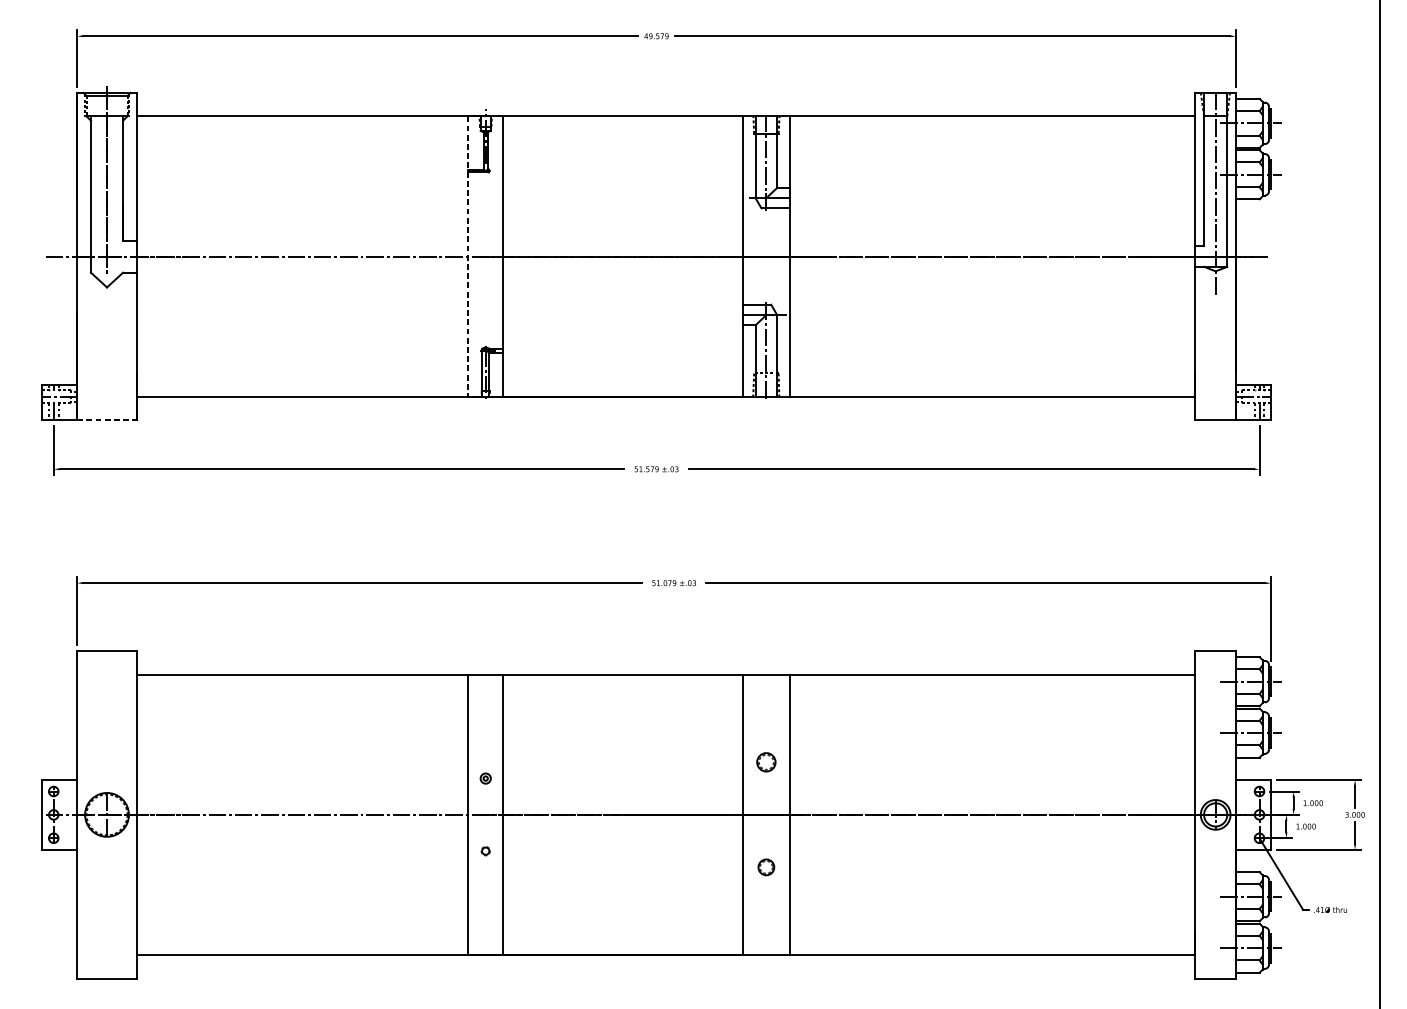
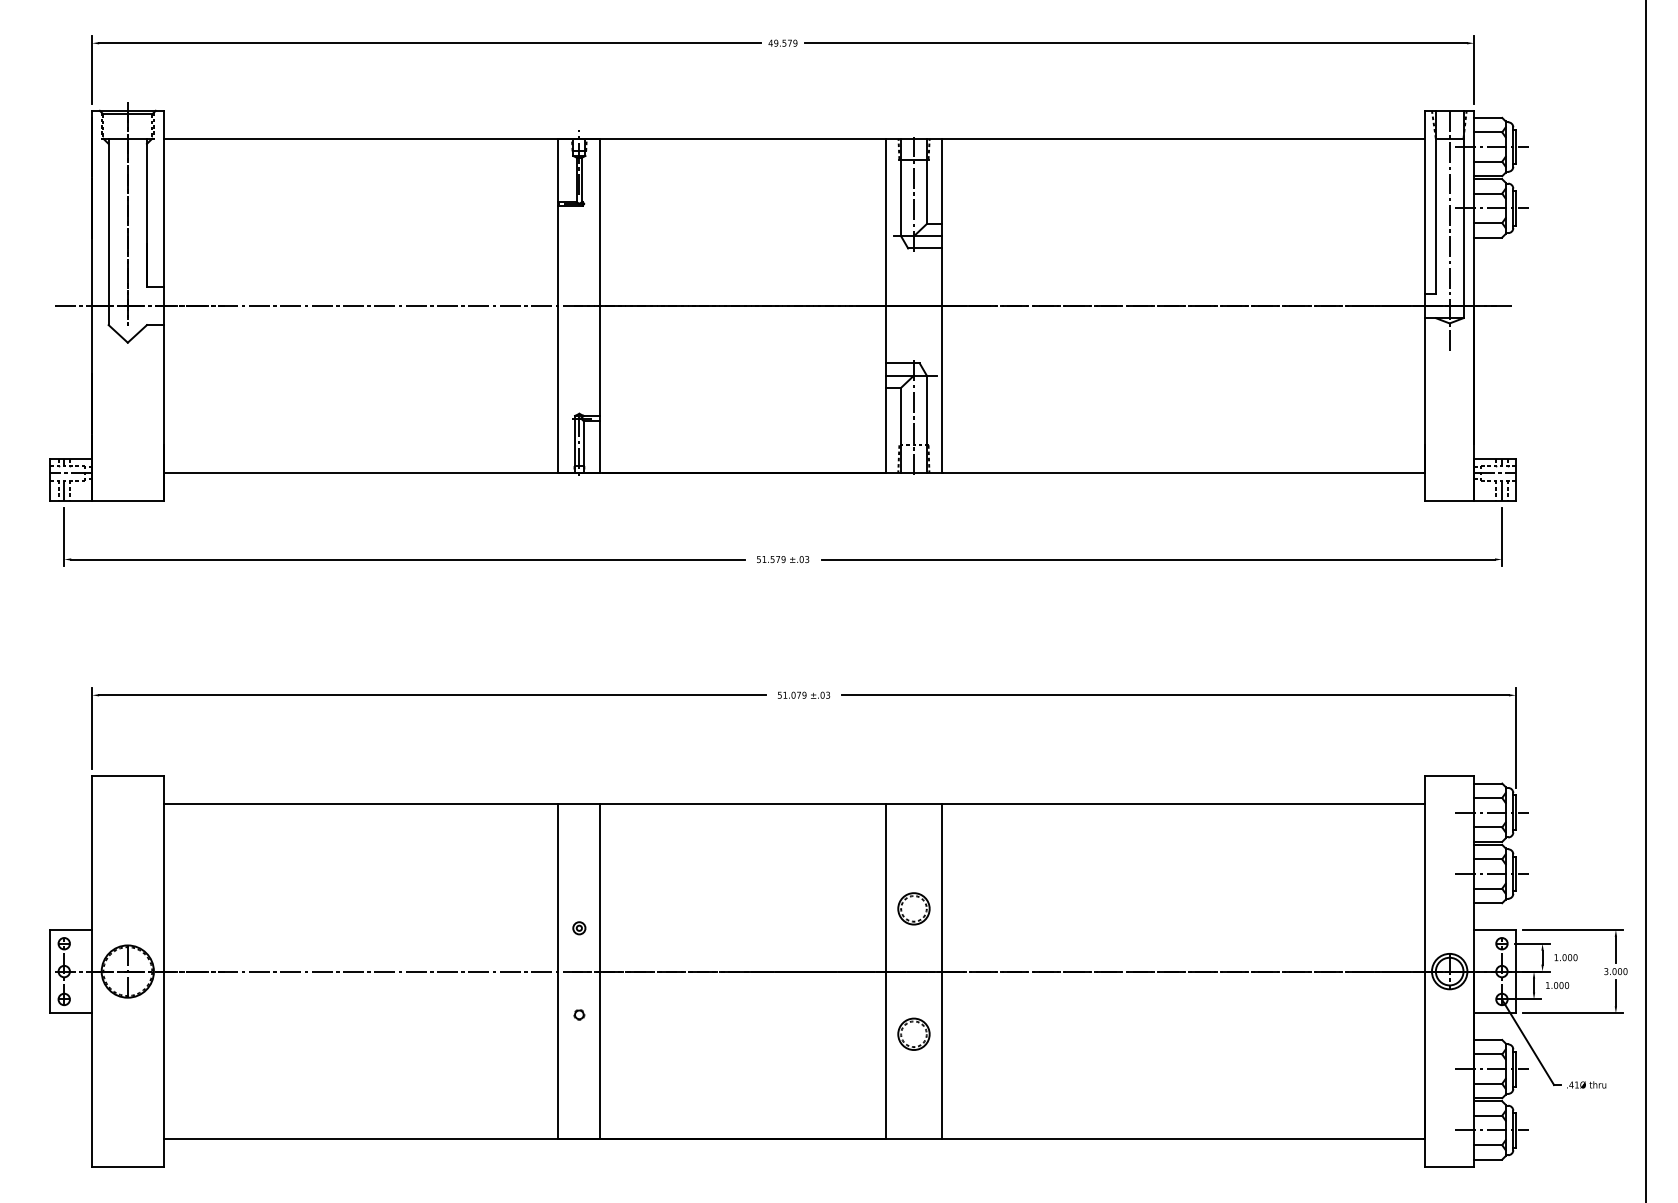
line: (468, 257) -> (558, 306), dashed -> solid
line: (106, 420) -> (127, 501), dashed -> solid
part: (765, 761) -> (913, 908), size x1.43
part: (765, 866) -> (913, 1033), size x1.67

